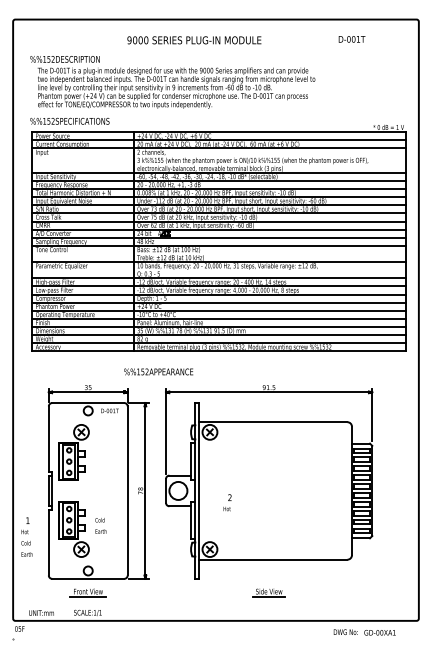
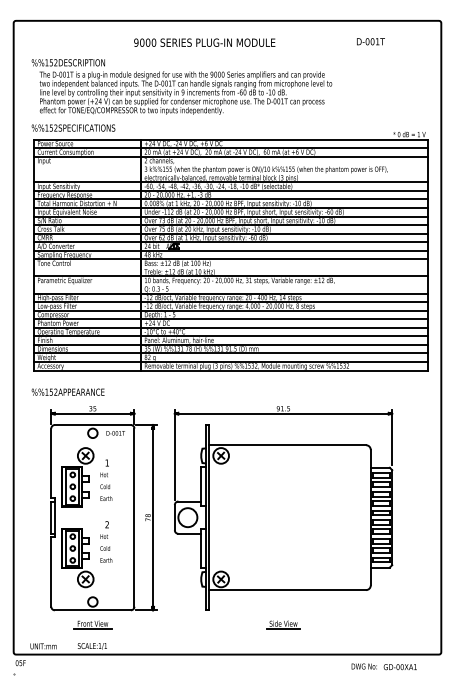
text: (158, 371) -> (67, 391), moved
text: (227, 502) -> (104, 529), moved
text: (27, 536) -> (106, 479), moved

